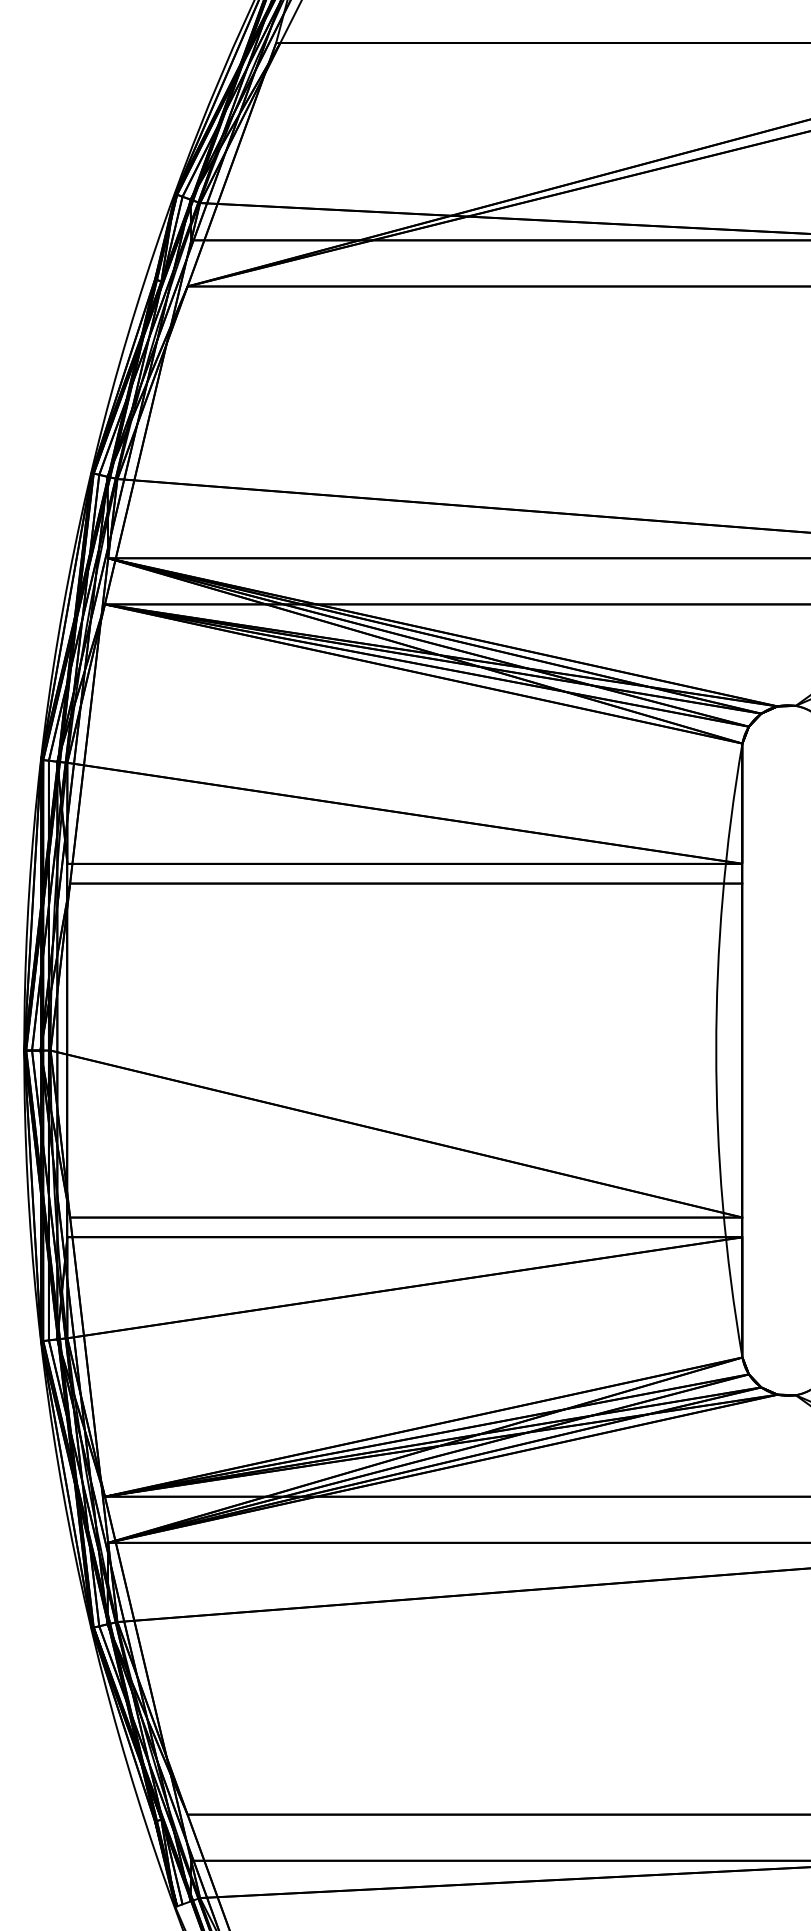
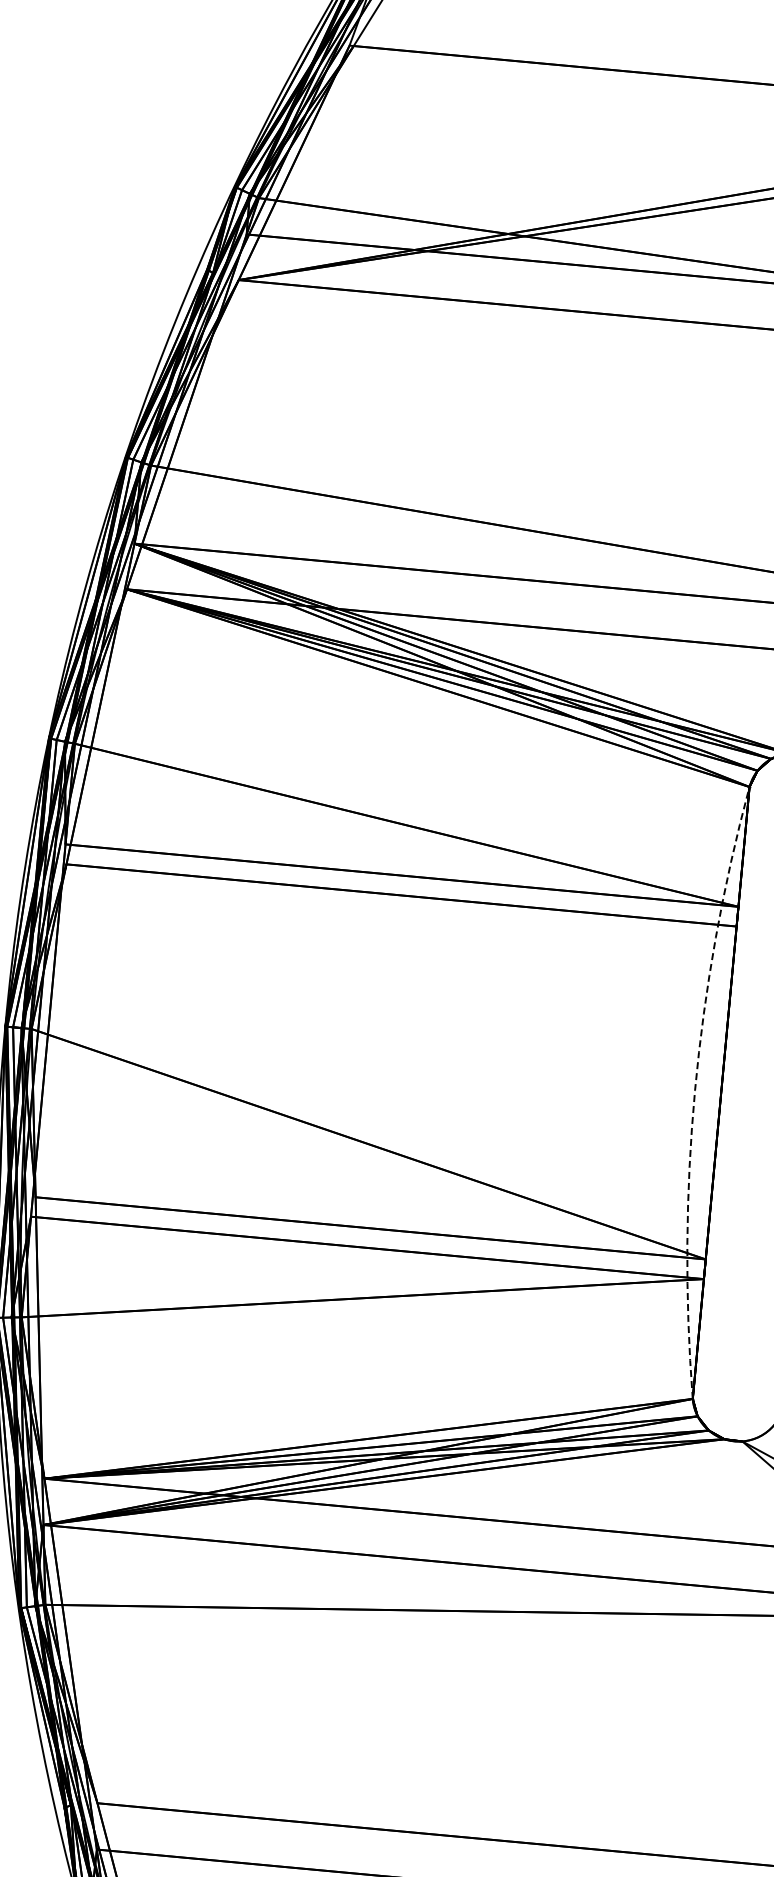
arc: (716, 1050) -> (695, 1090), solid -> dashed

